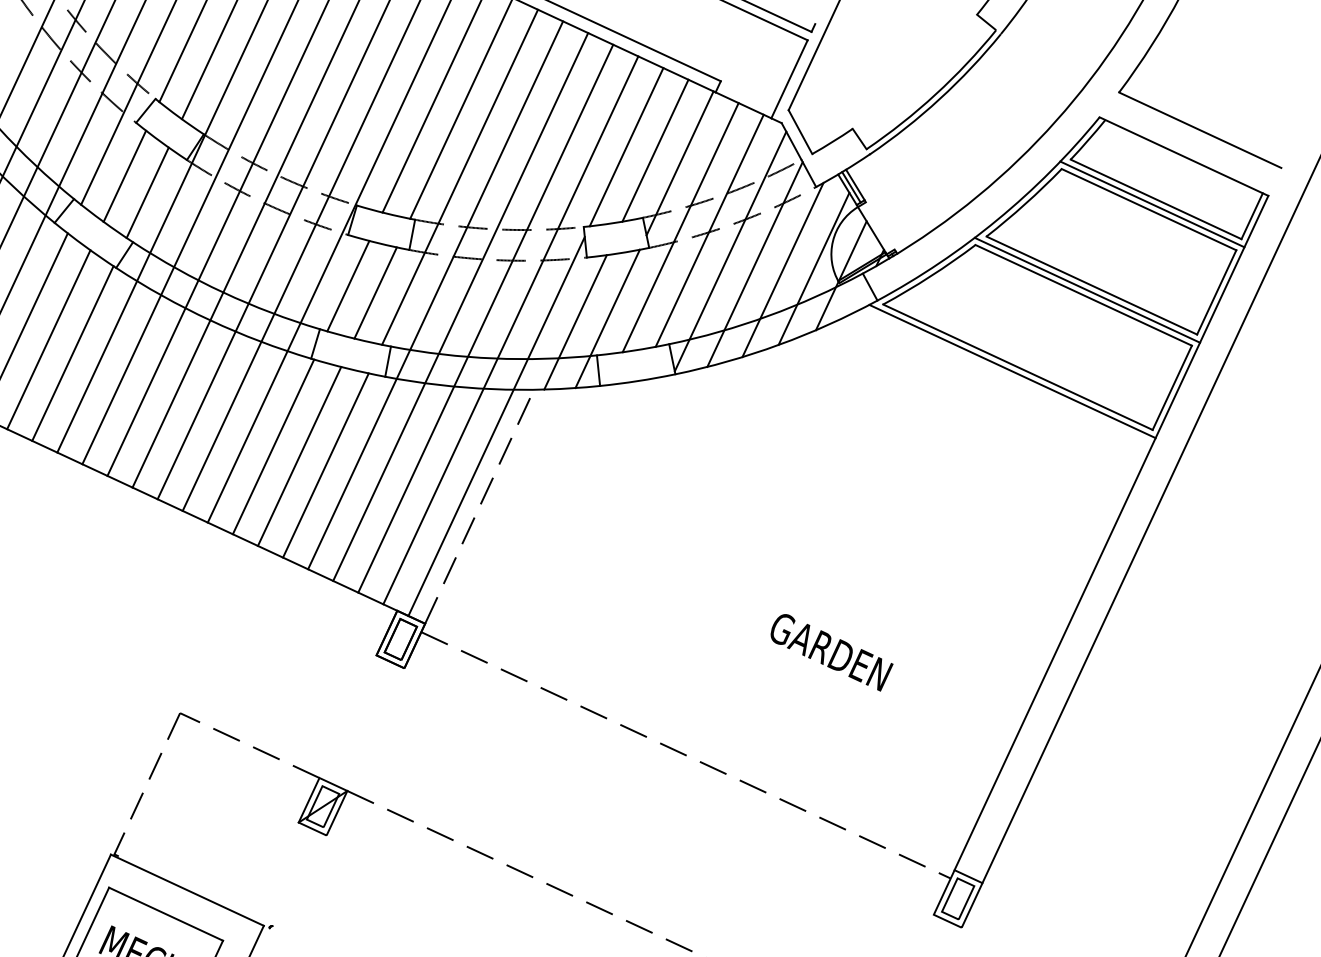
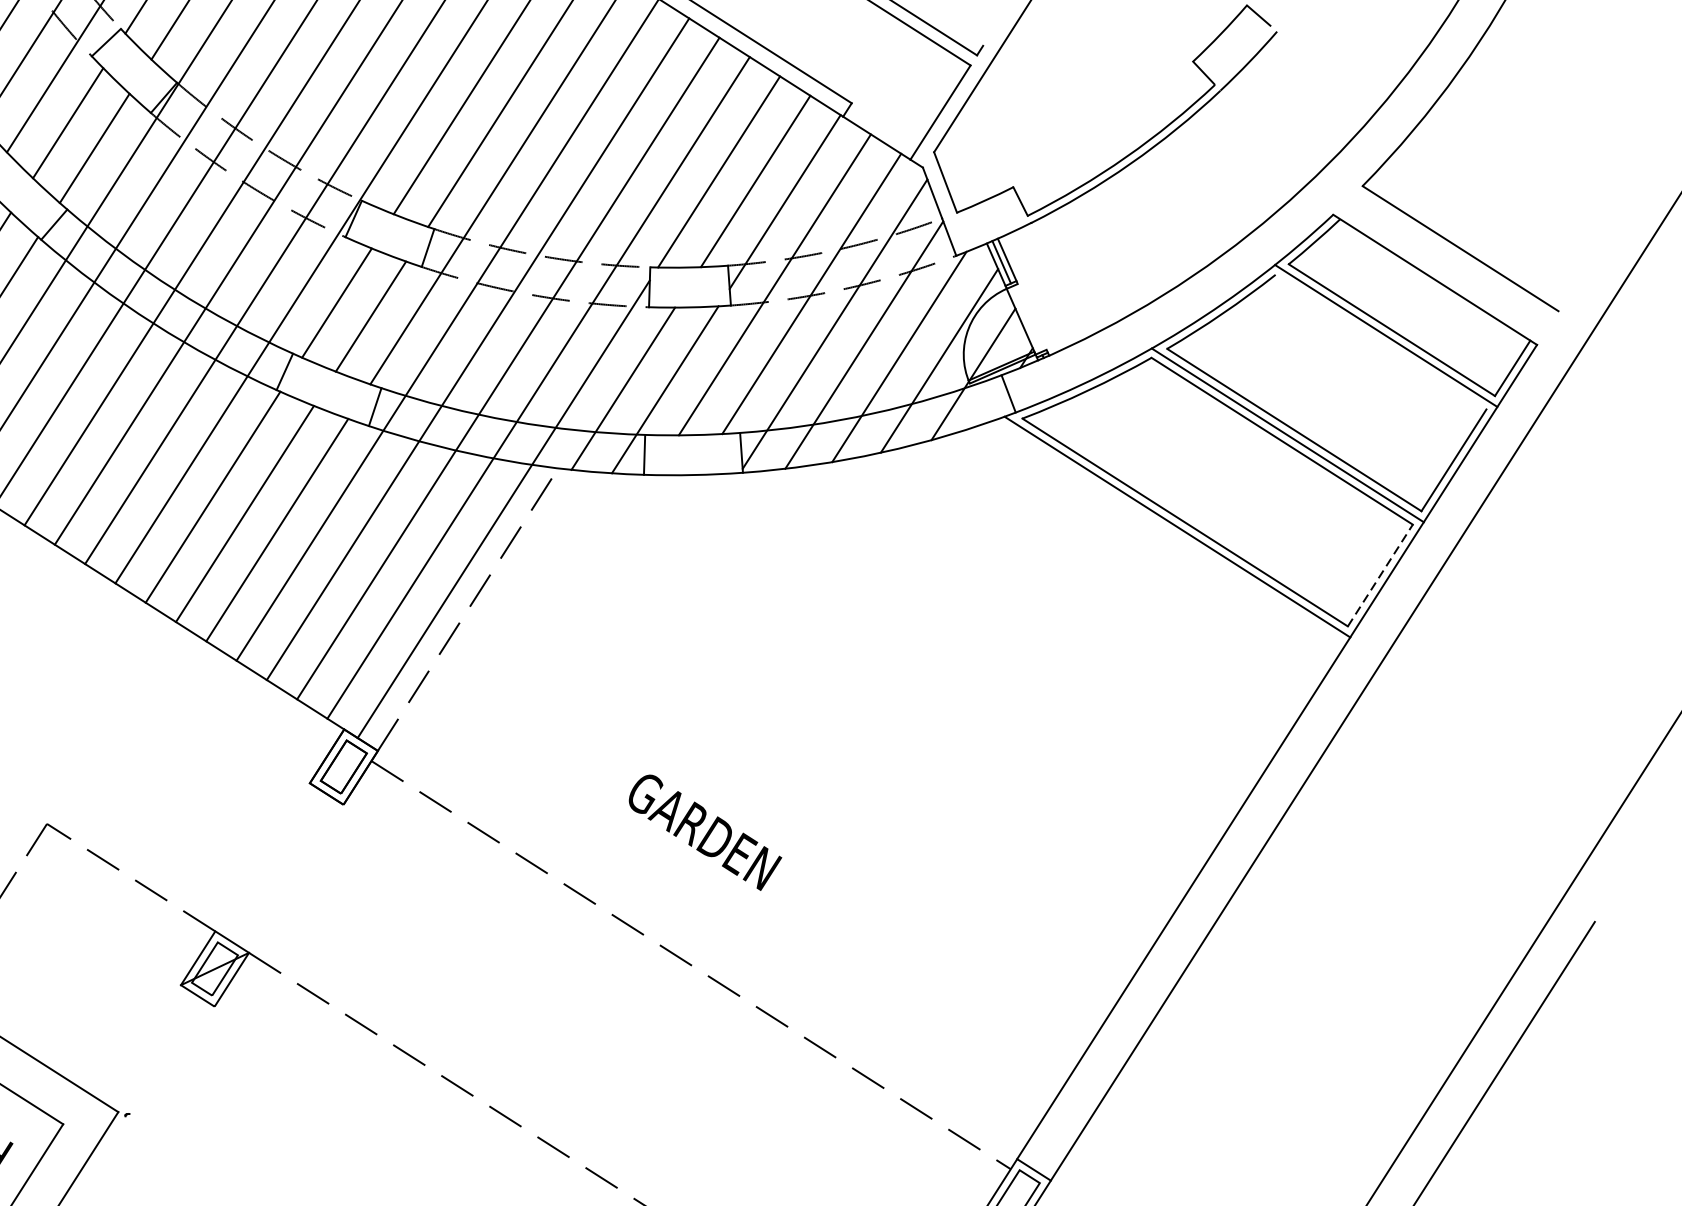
line: (1148, 209) -> (1380, 341), removed
line: (1172, 387) -> (1380, 575), solid -> dashed
text: (831, 652) -> (704, 832), moved

